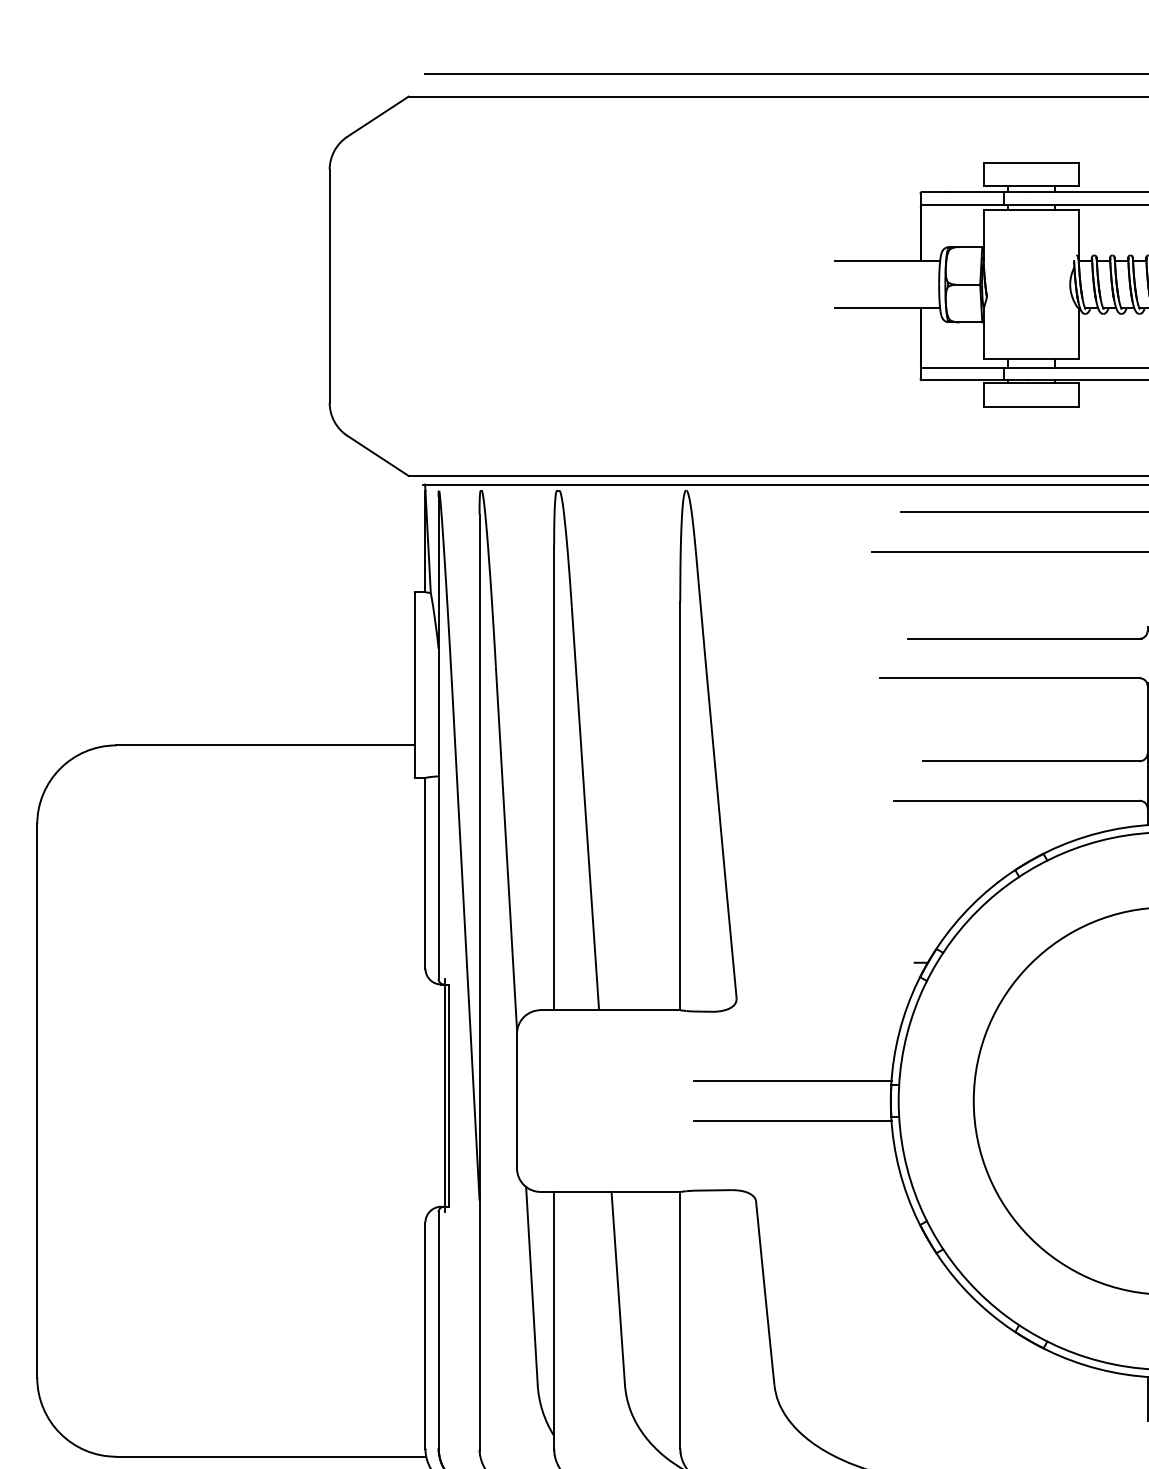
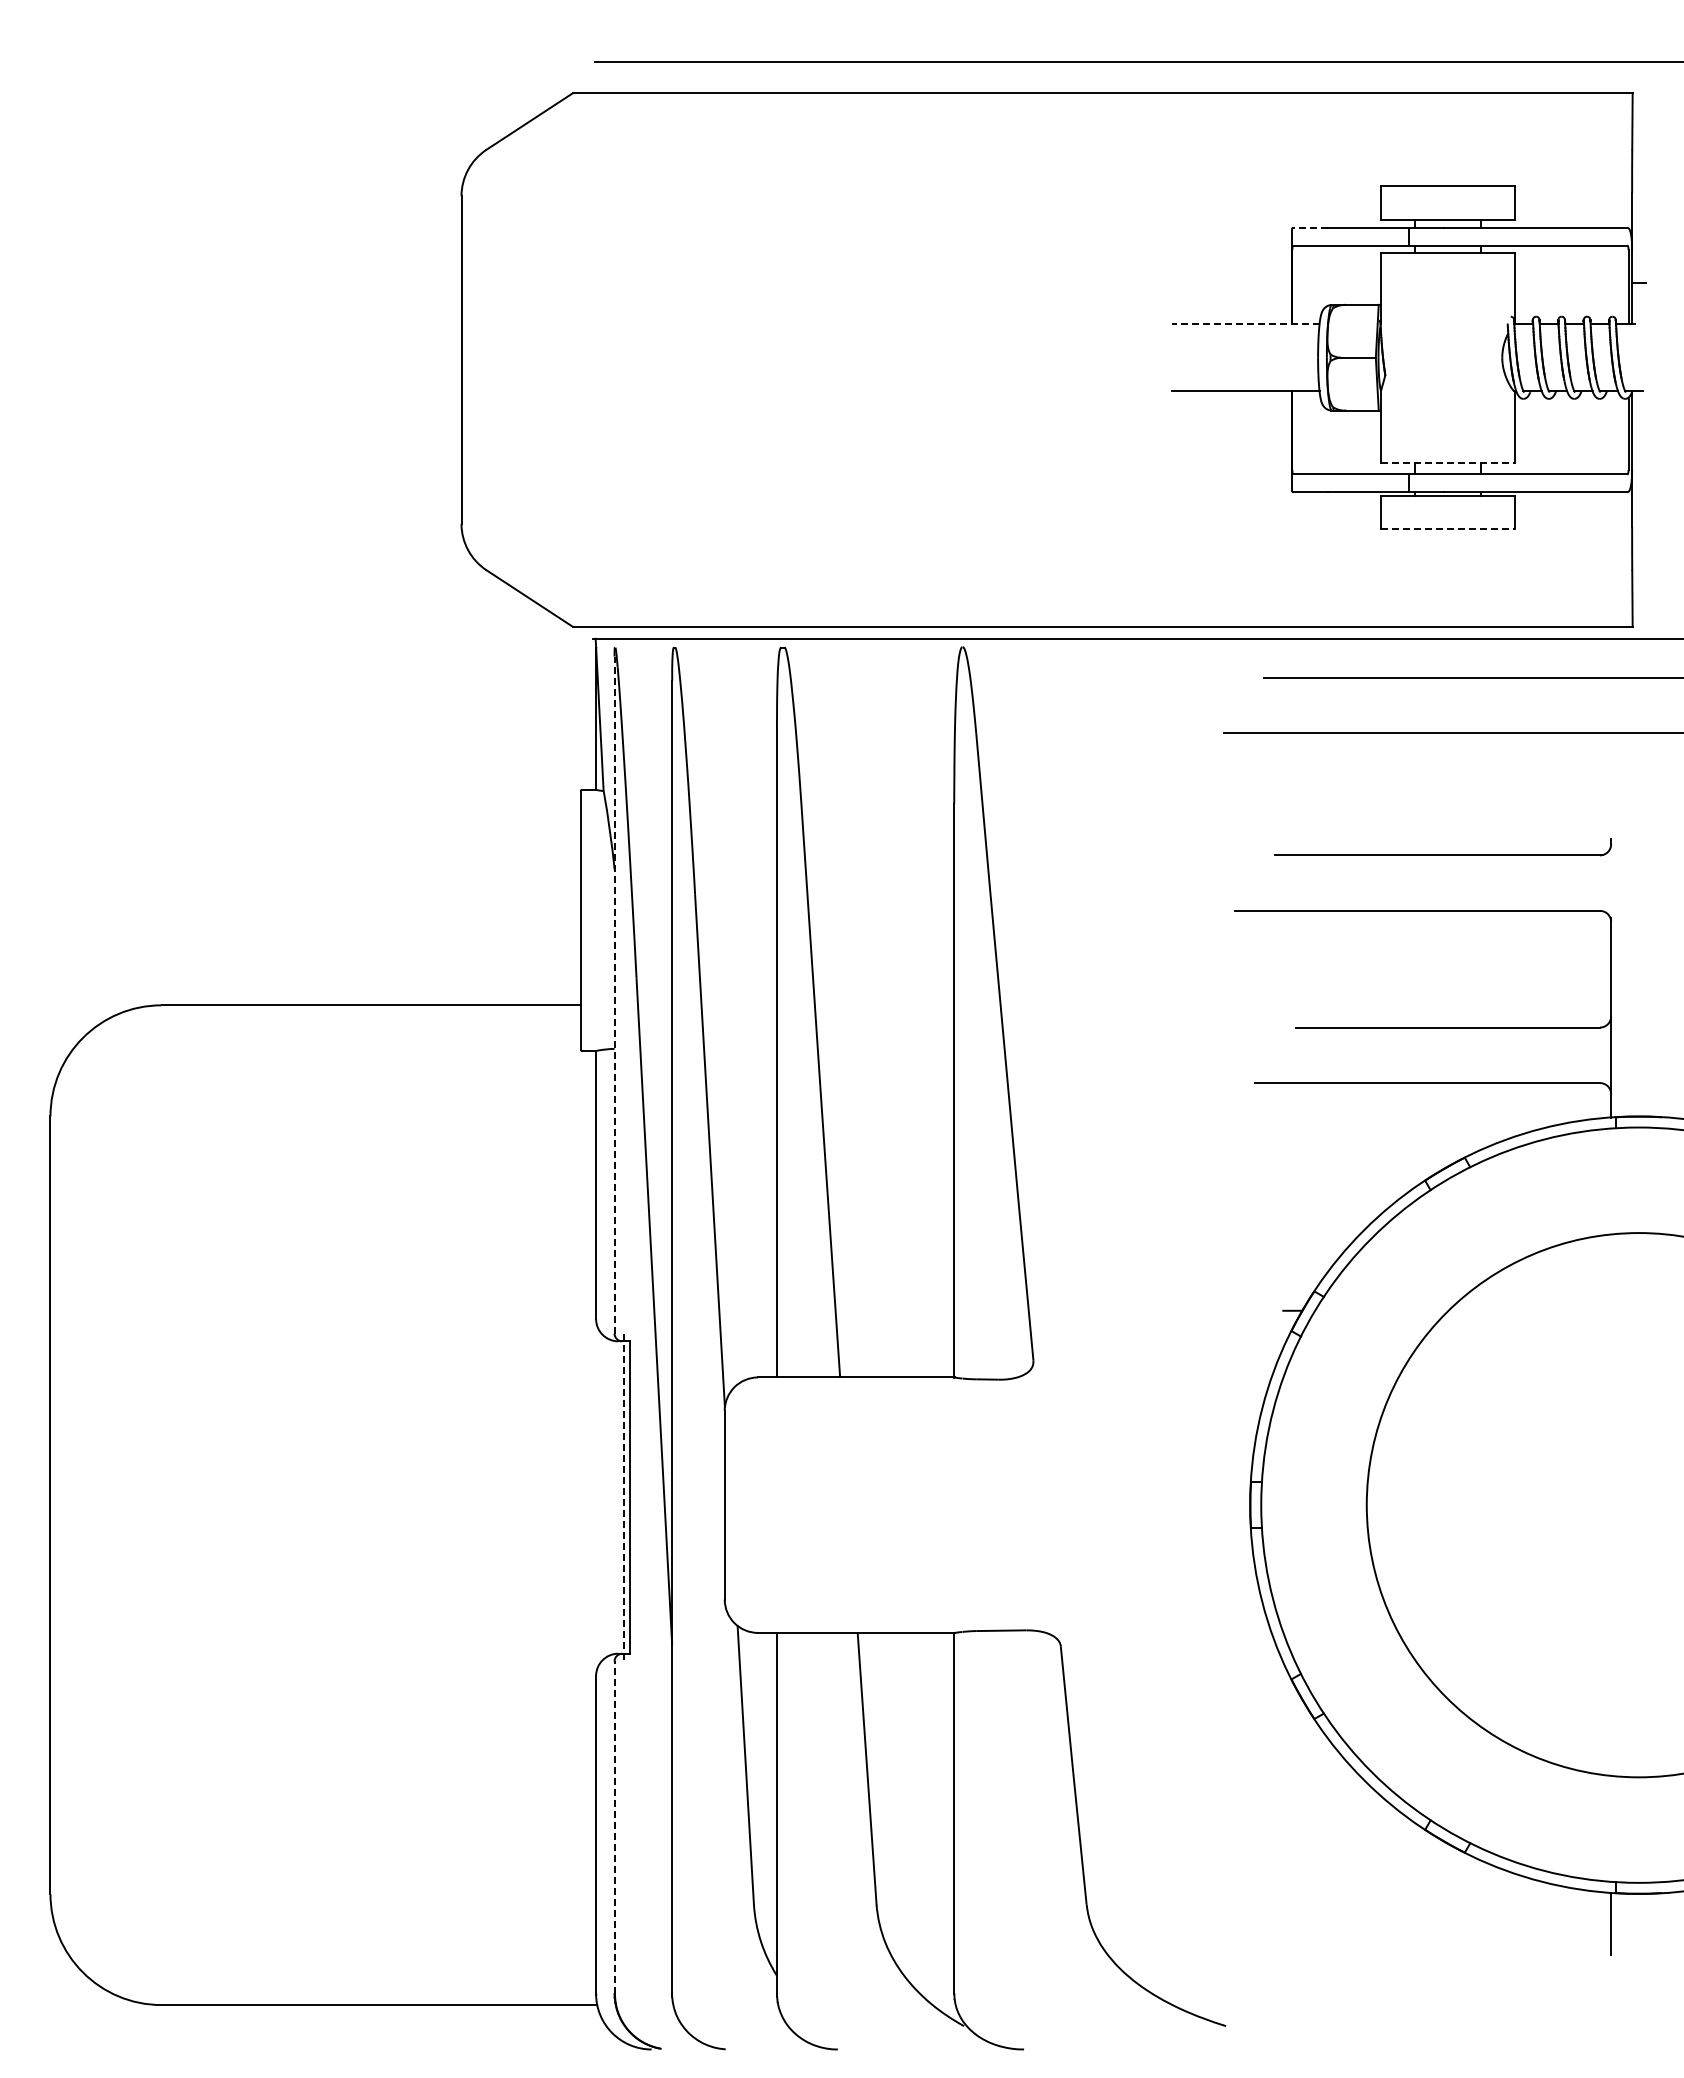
line: (933, 192) -> (1310, 227), solid -> dashed
line: (887, 261) -> (1245, 324), solid -> dashed
line: (1031, 359) -> (1448, 462), solid -> dashed
line: (1031, 406) -> (1448, 529), solid -> dashed
line: (438, 738) -> (614, 995), solid -> dashed
line: (792, 1081) -> (1112, 1477), removed
line: (444, 1095) -> (623, 1497), solid -> dashed
line: (792, 1120) -> (1112, 1532), removed
line: (438, 1330) -> (614, 1827), solid -> dashed

